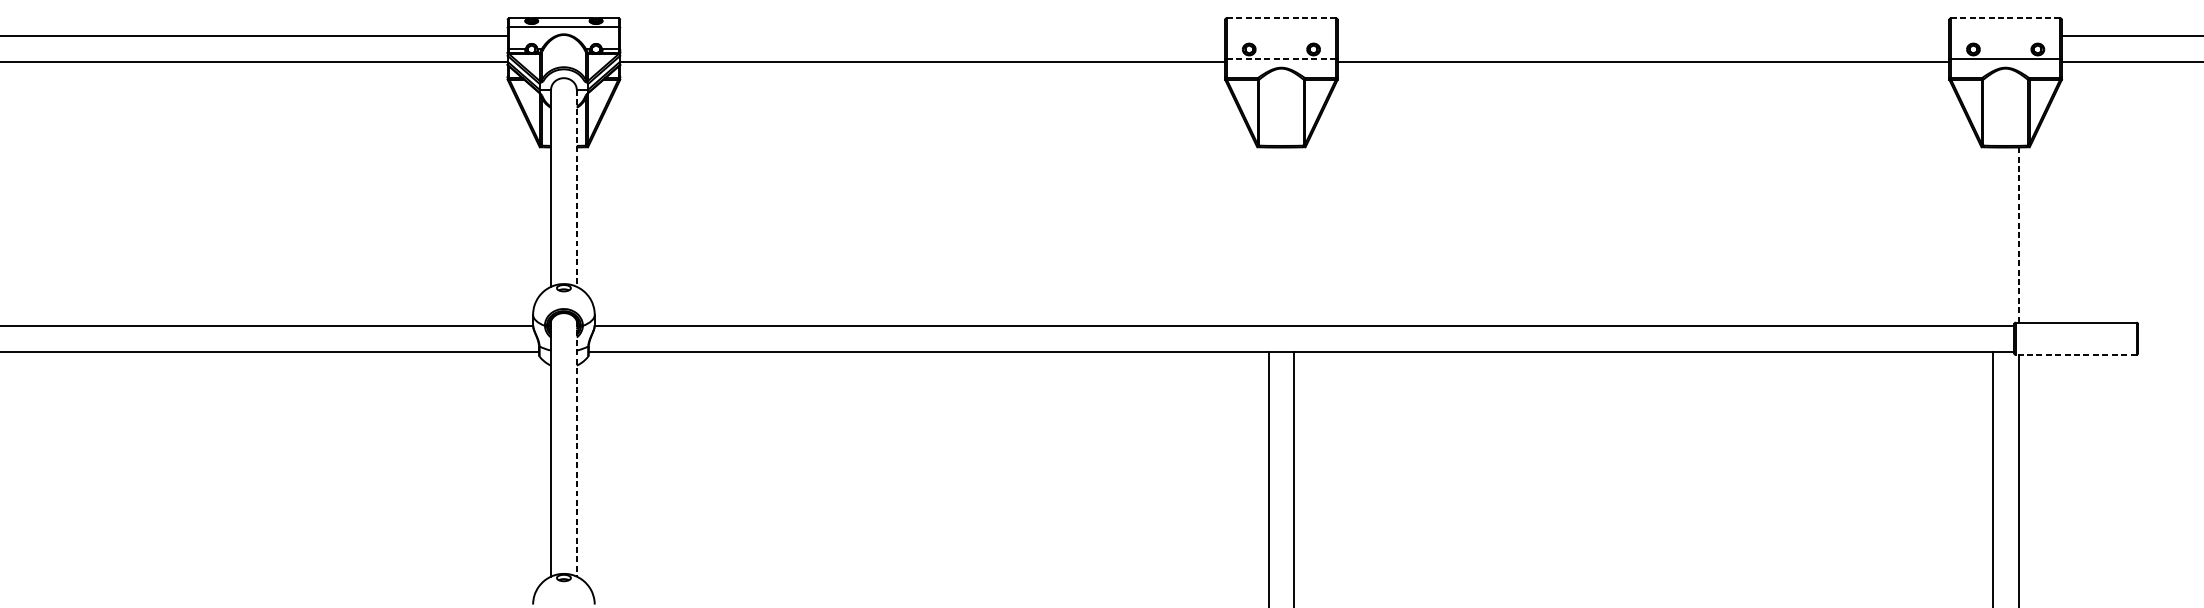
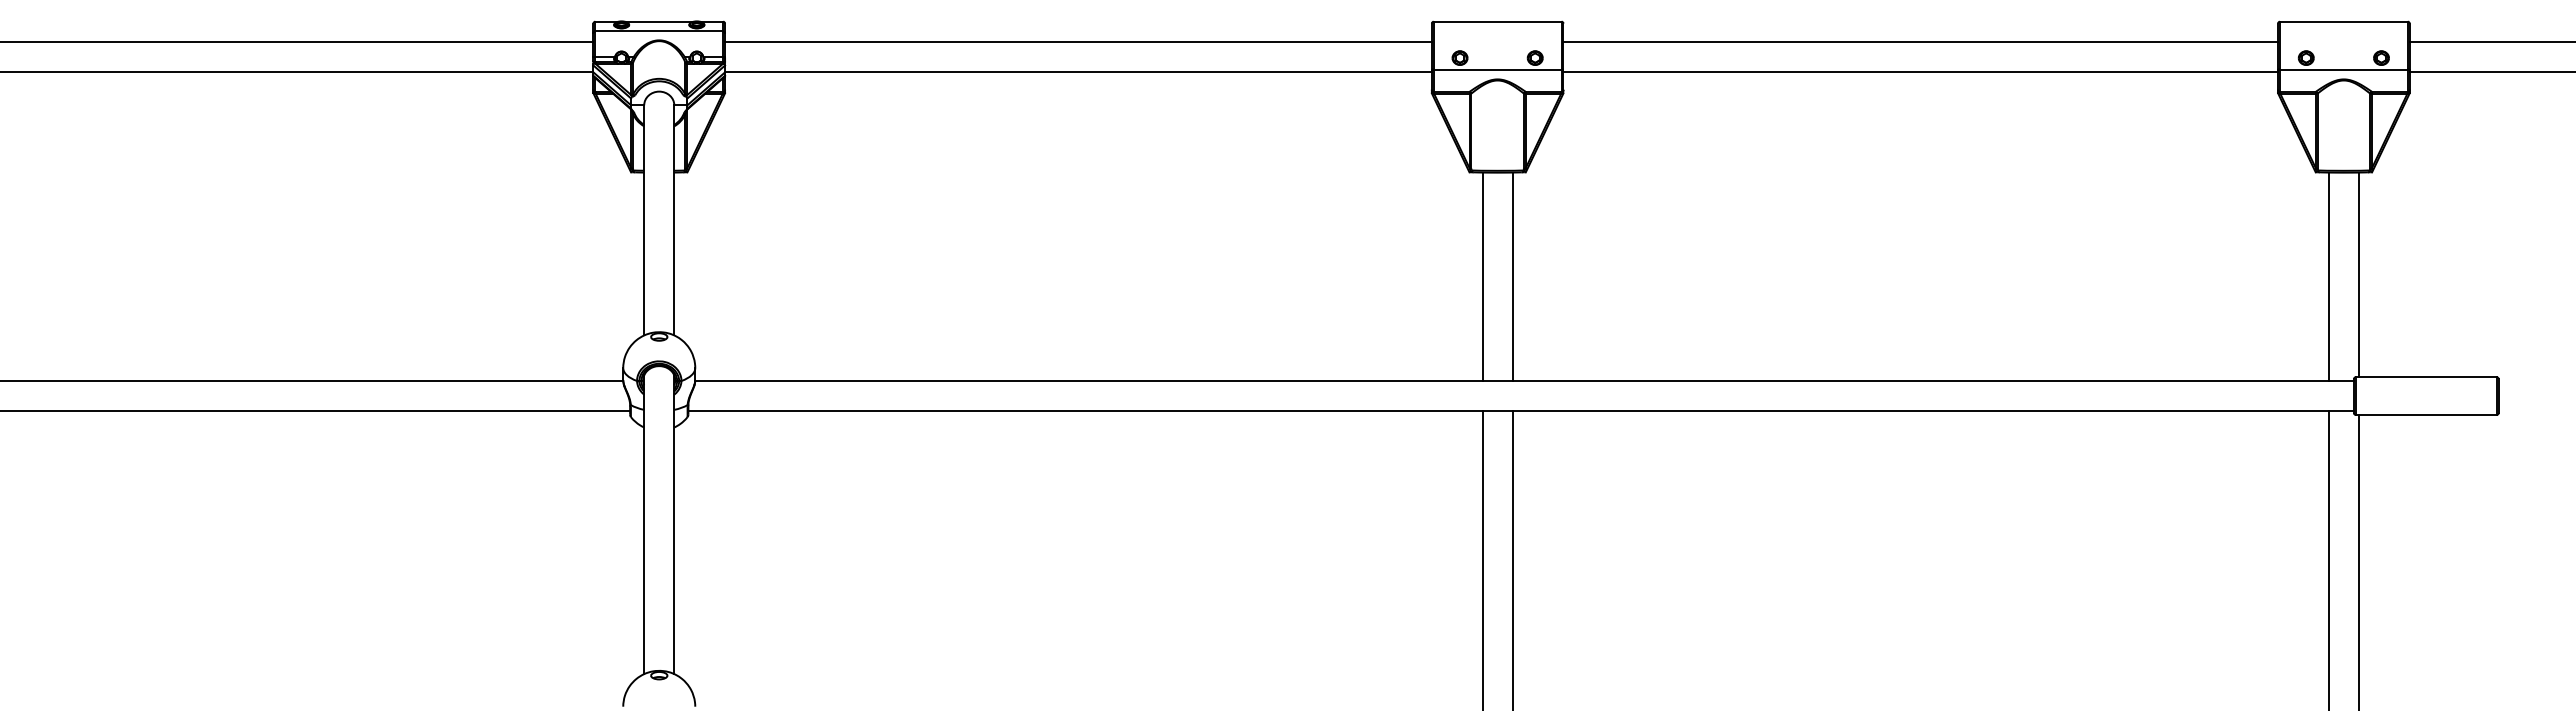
line: (1281, 18) -> (1497, 21), dashed -> solid
line: (2005, 18) -> (2343, 21), dashed -> solid
line: (922, 36) -> (1078, 42), added
line: (1643, 36) -> (1920, 42), added
line: (1281, 59) -> (1497, 69), dashed -> solid
line: (576, 188) -> (674, 220), dashed -> solid
line: (2018, 234) -> (2358, 274), dashed -> solid
line: (1268, 236) -> (1482, 276), added
line: (1294, 236) -> (1512, 276), added
line: (1992, 236) -> (2328, 276), added
line: (2076, 354) -> (2426, 414), dashed -> solid
line: (576, 449) -> (674, 525), dashed -> solid

